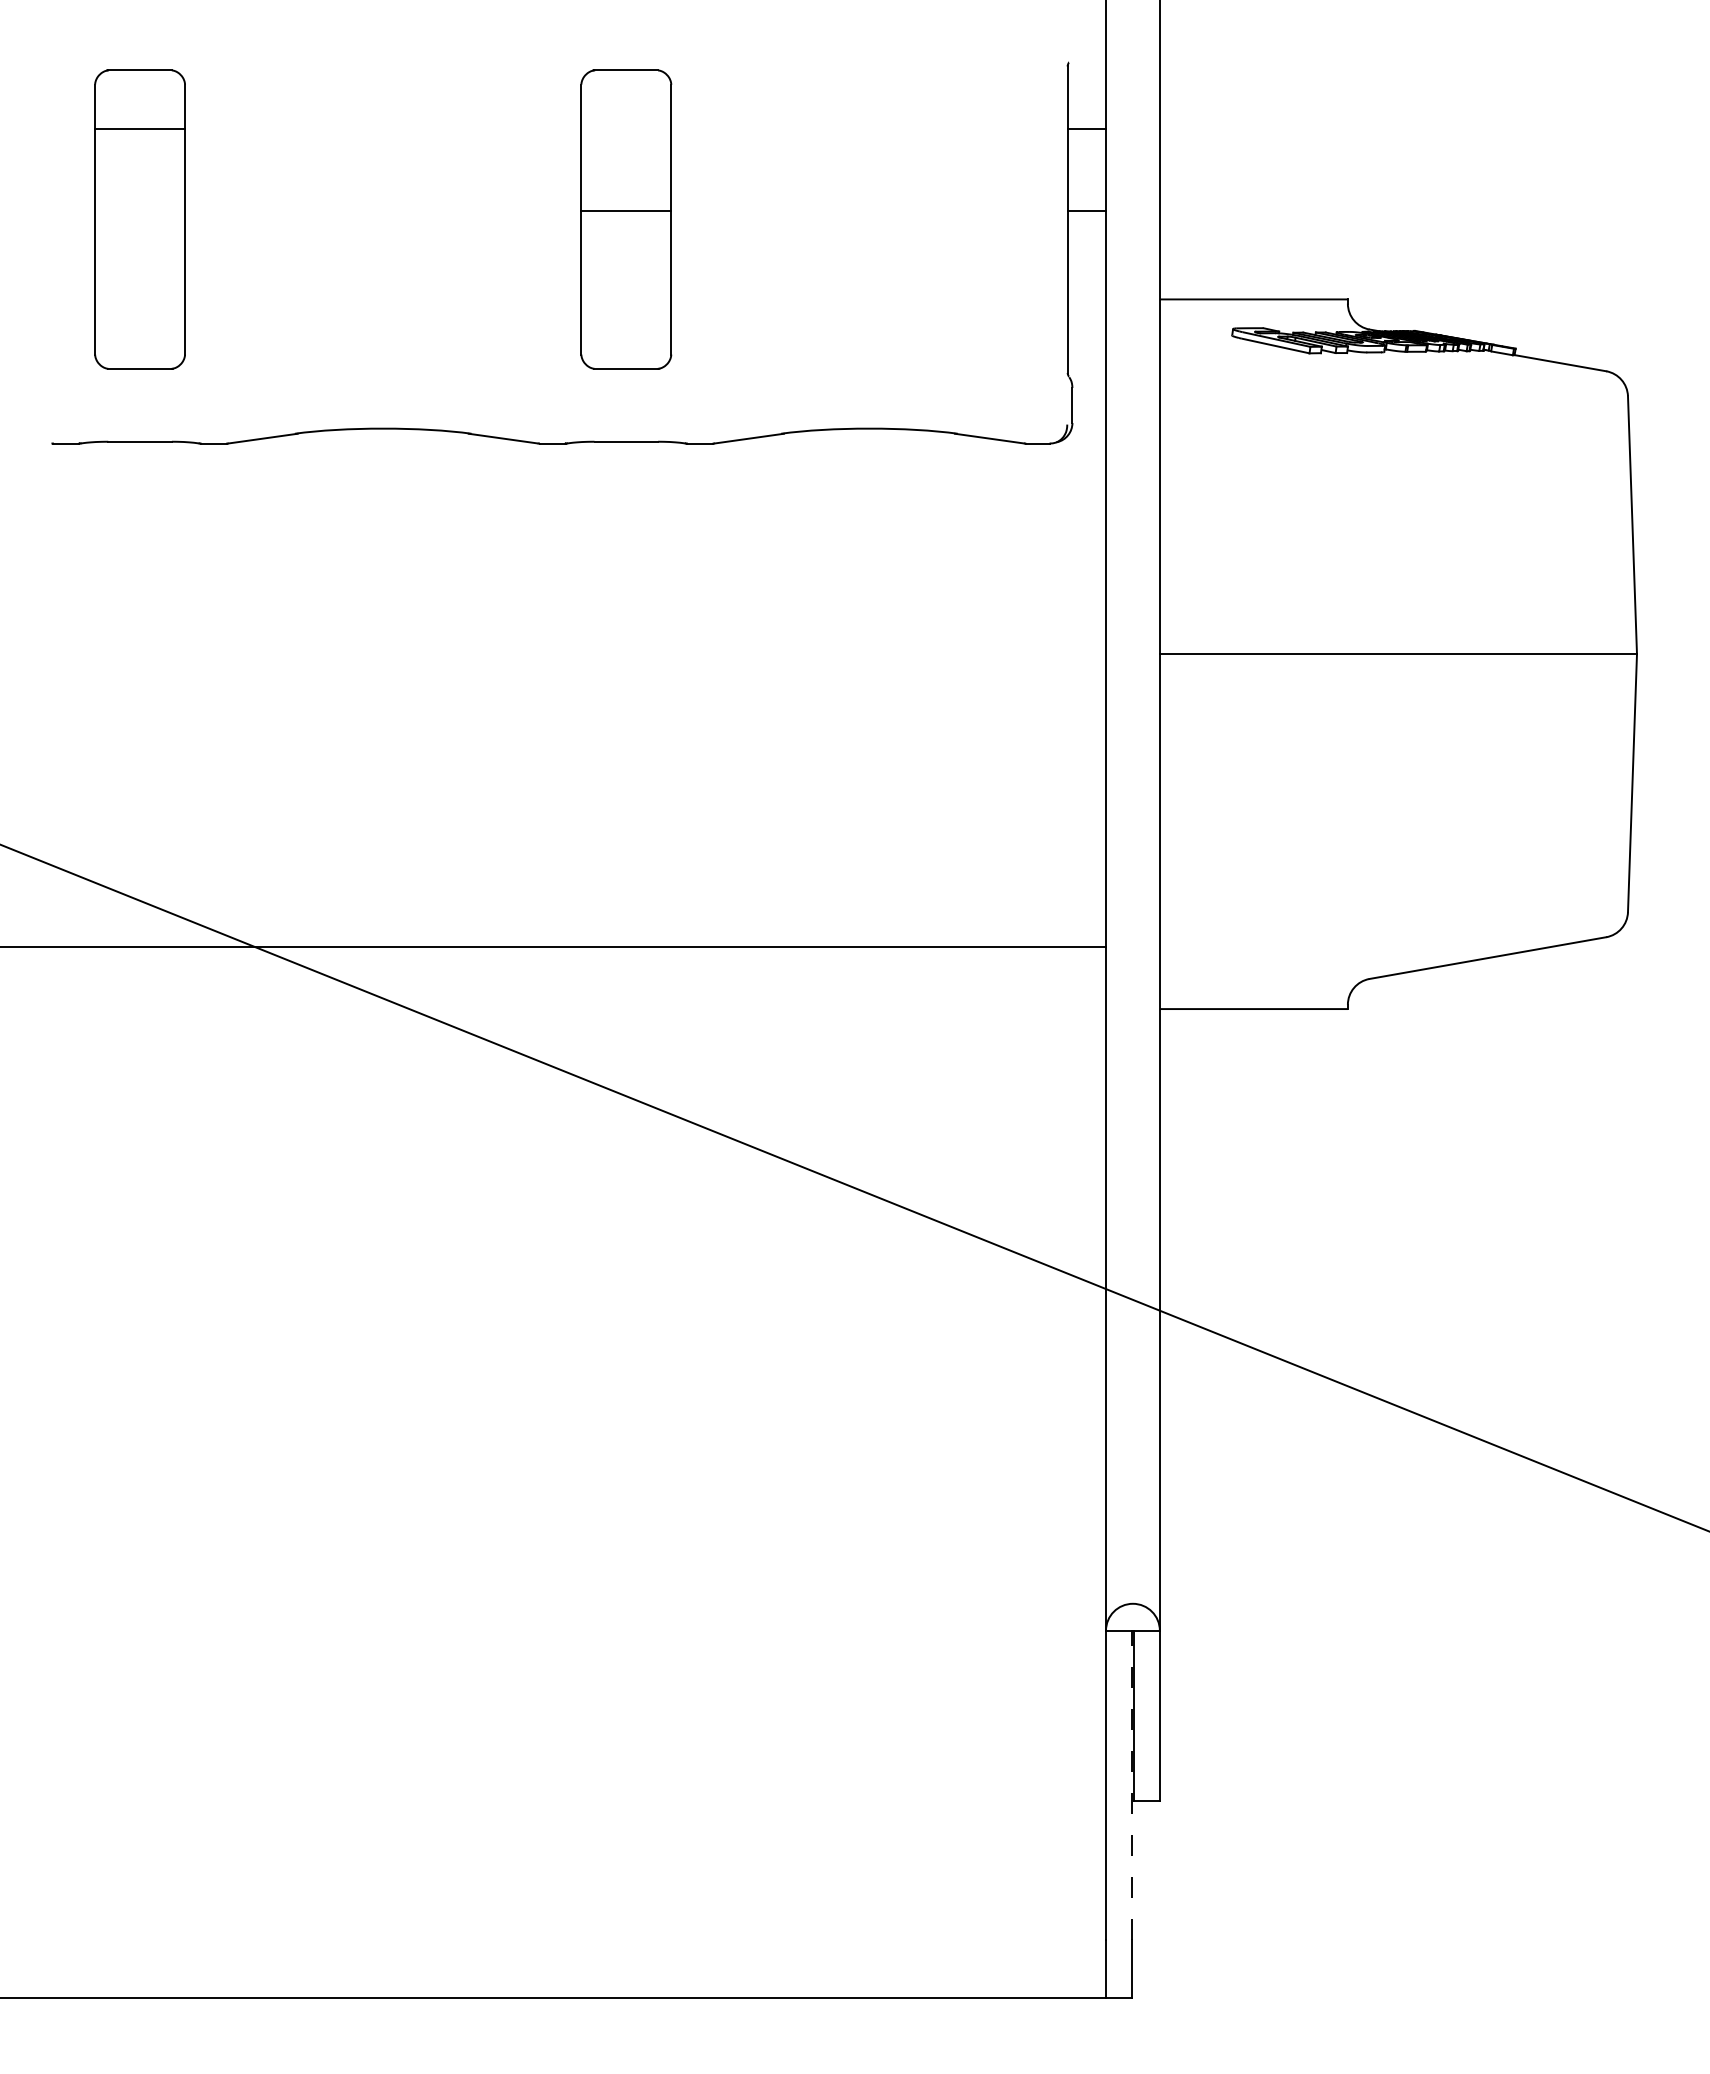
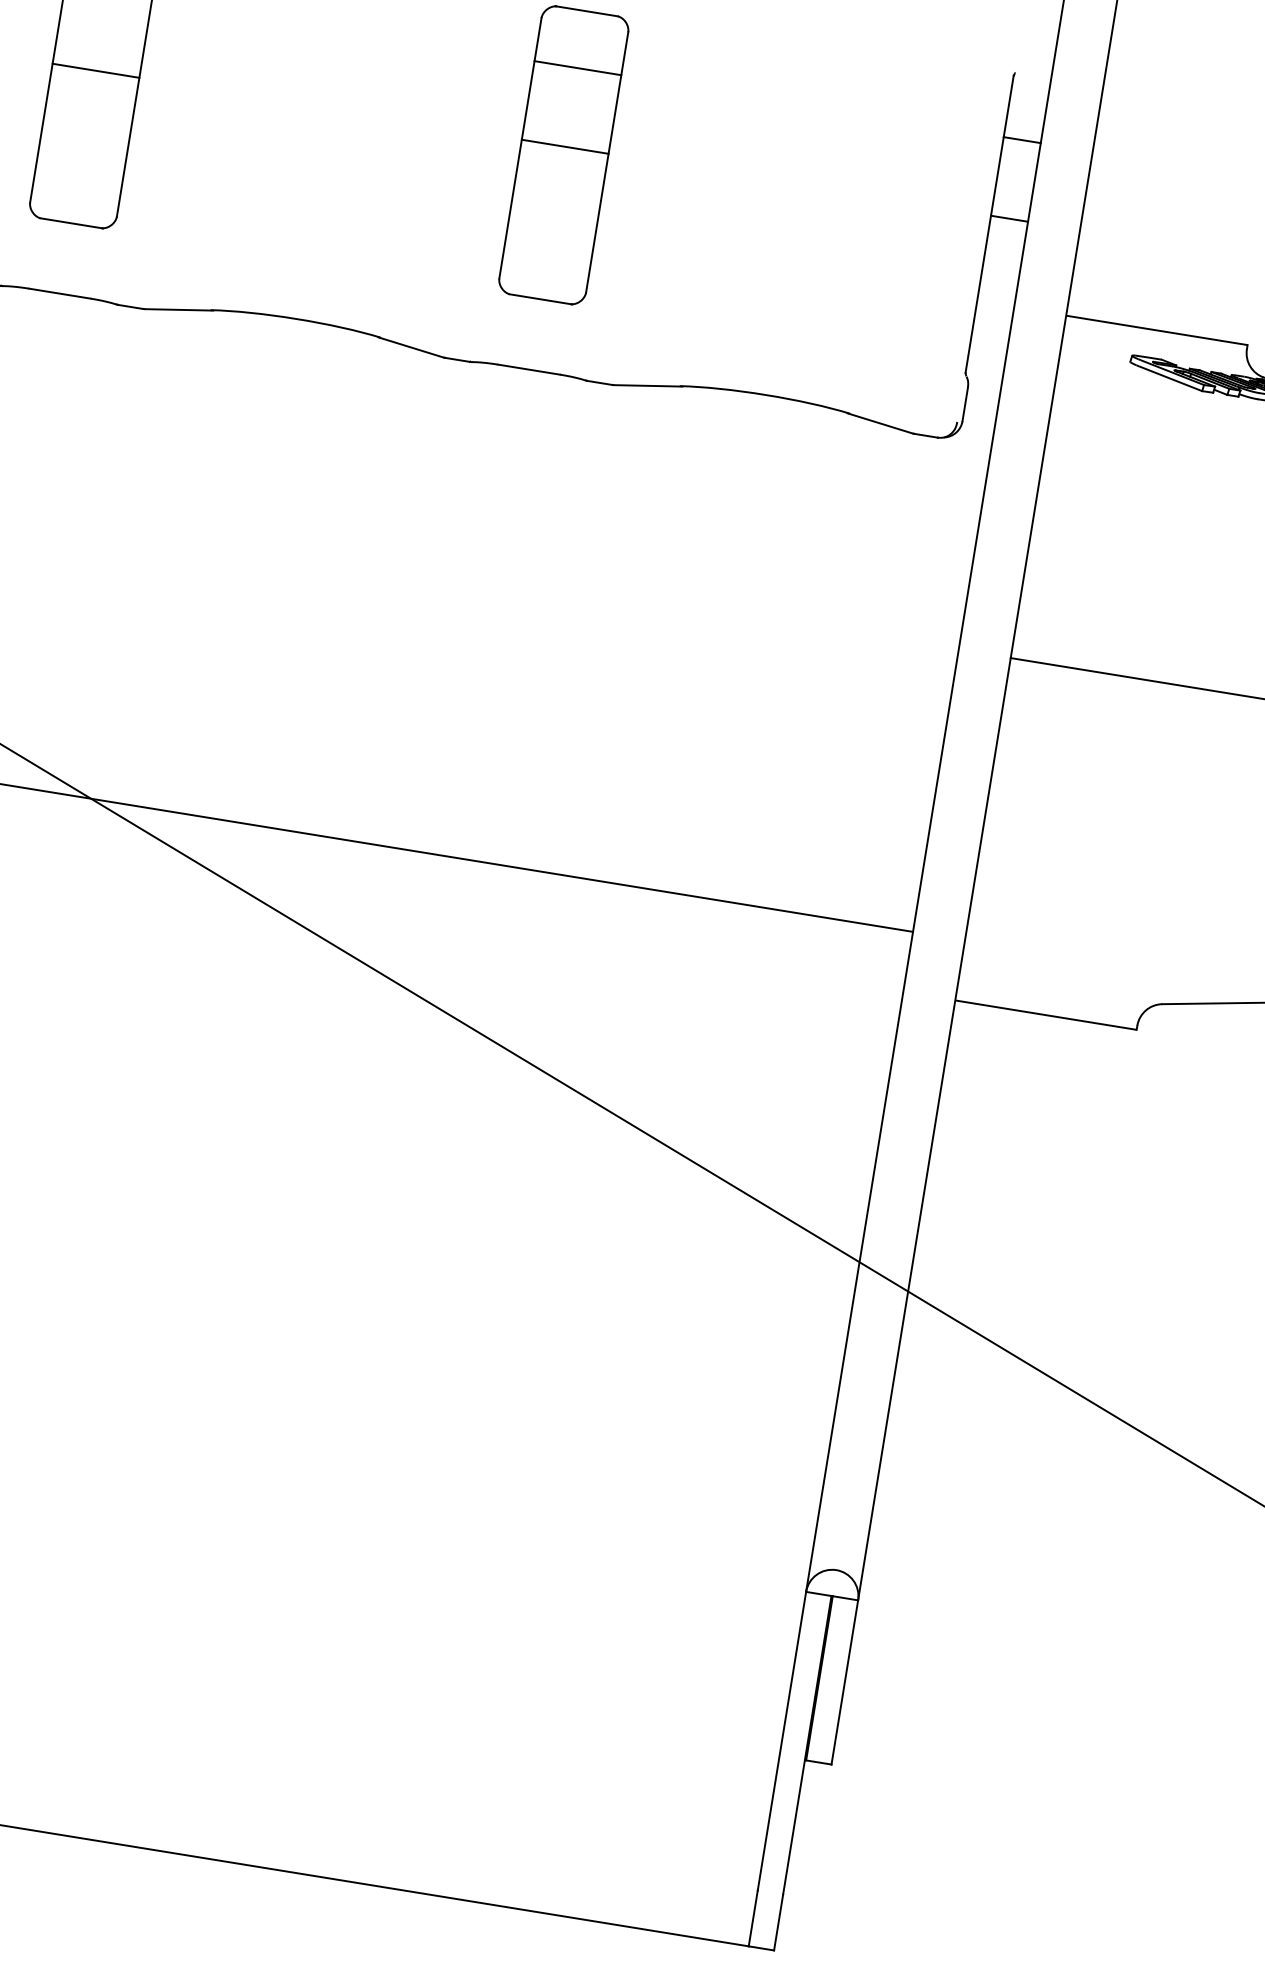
line: (626, 129) -> (578, 68), added
line: (140, 210) -> (96, 70), added
line: (1132, 1785) -> (807, 1745), dashed -> solid

